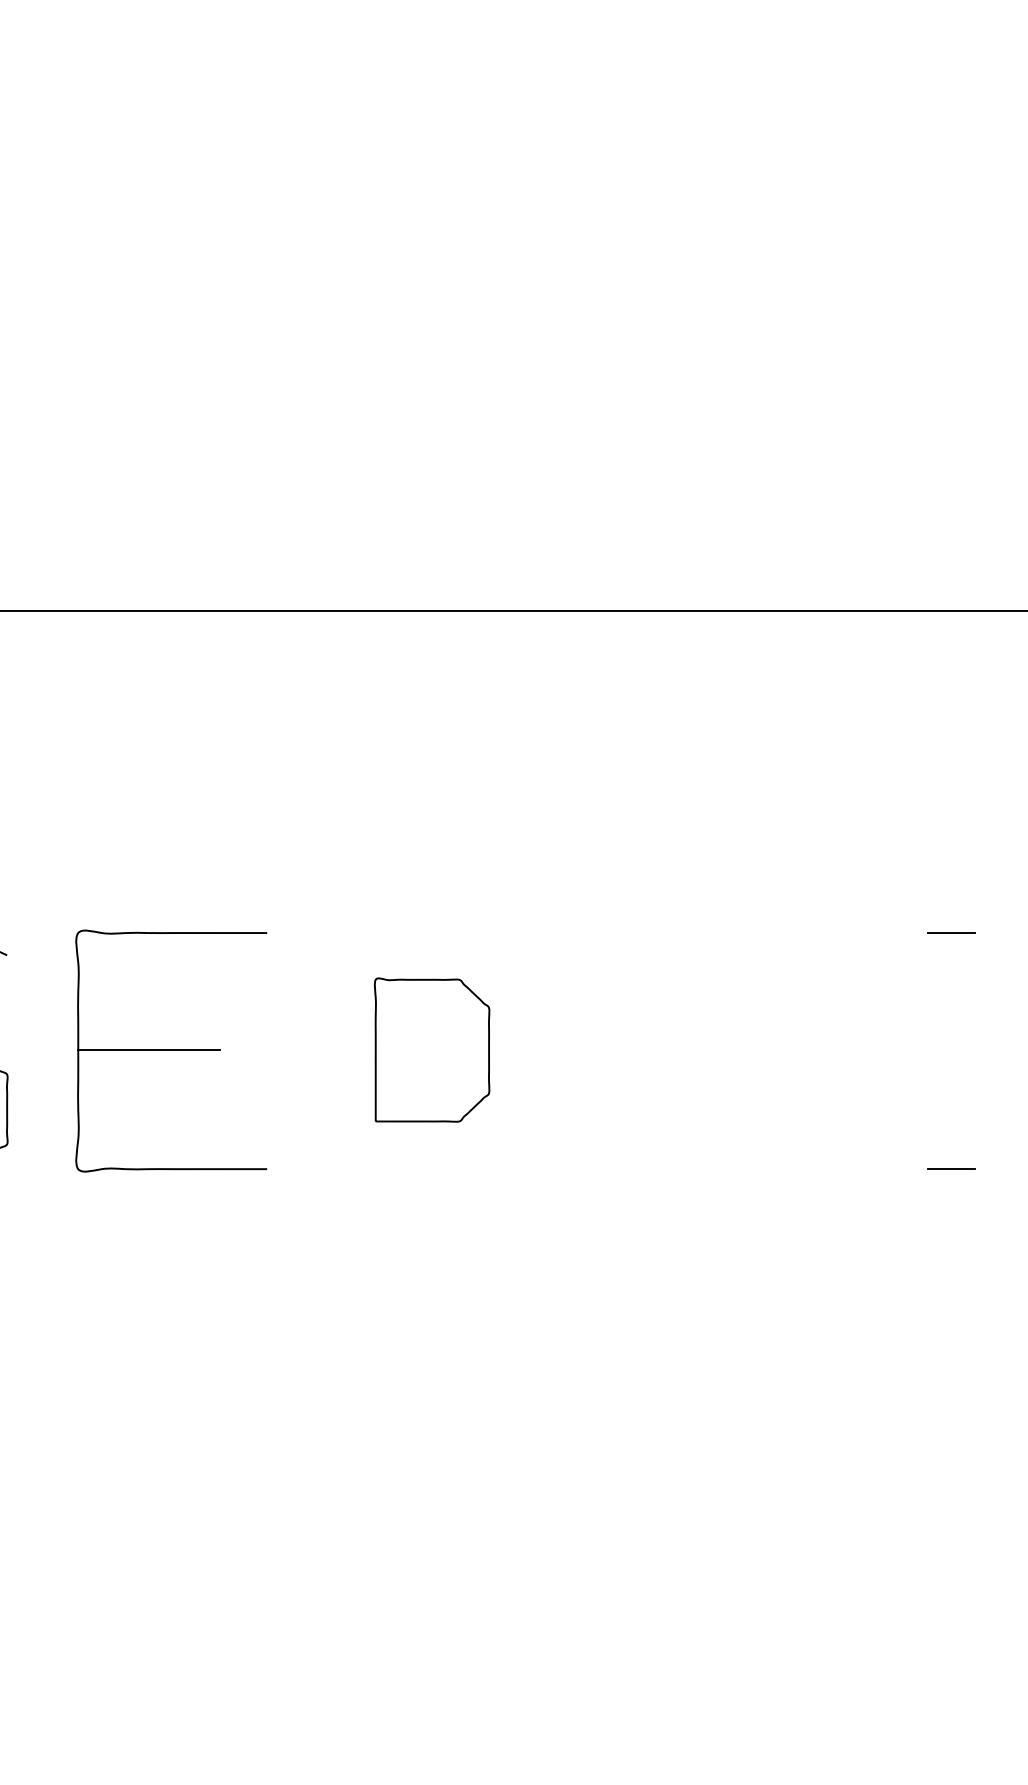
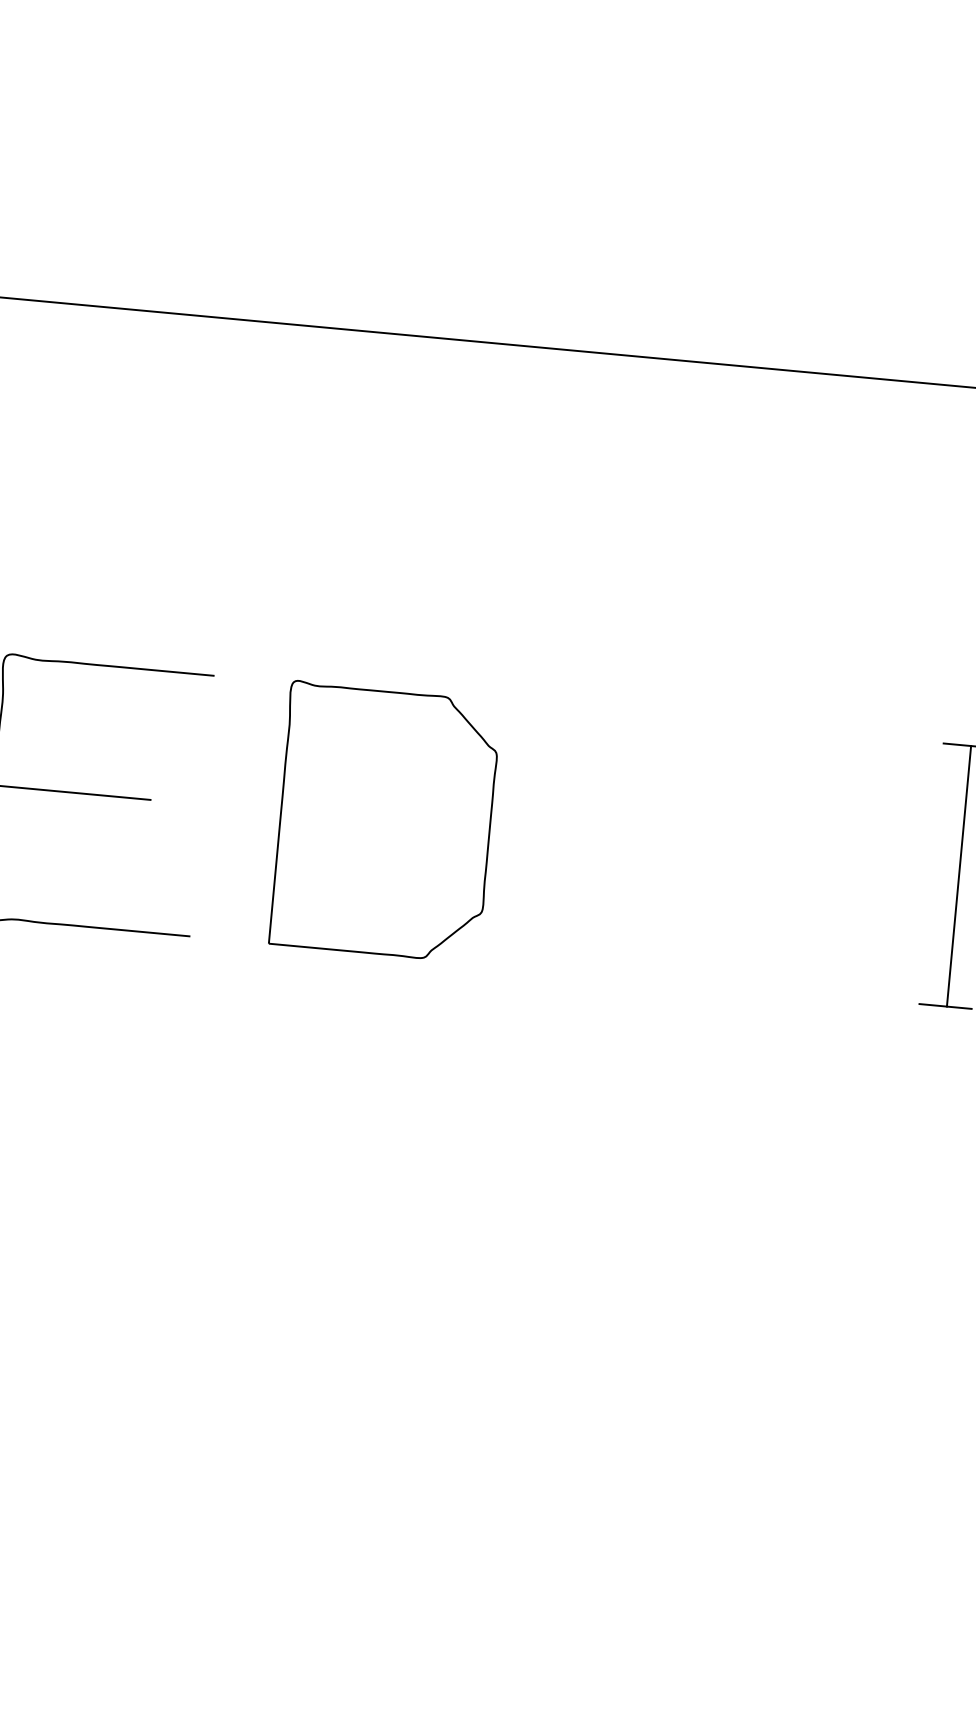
part: (431, 1049) -> (384, 821), size x1.67
line: (952, 1051) -> (958, 876), added

